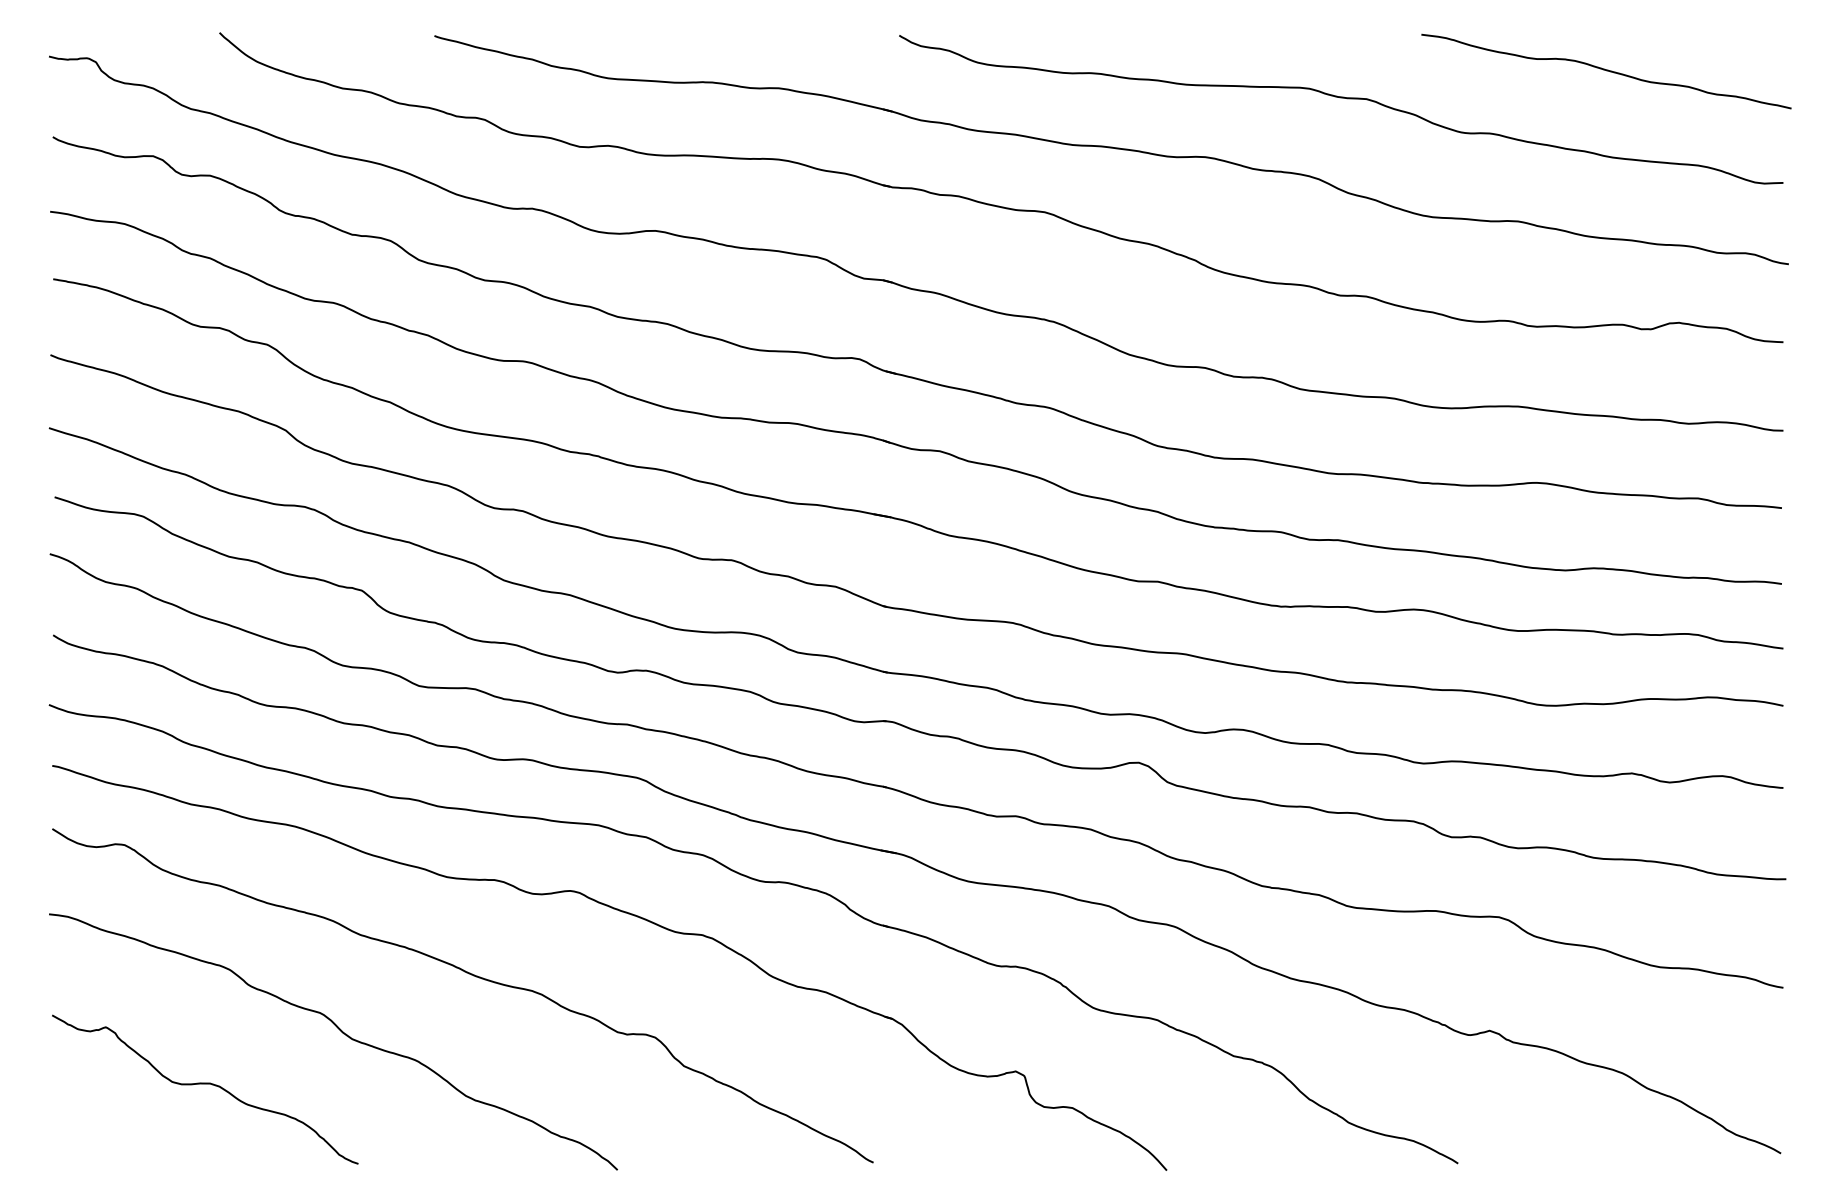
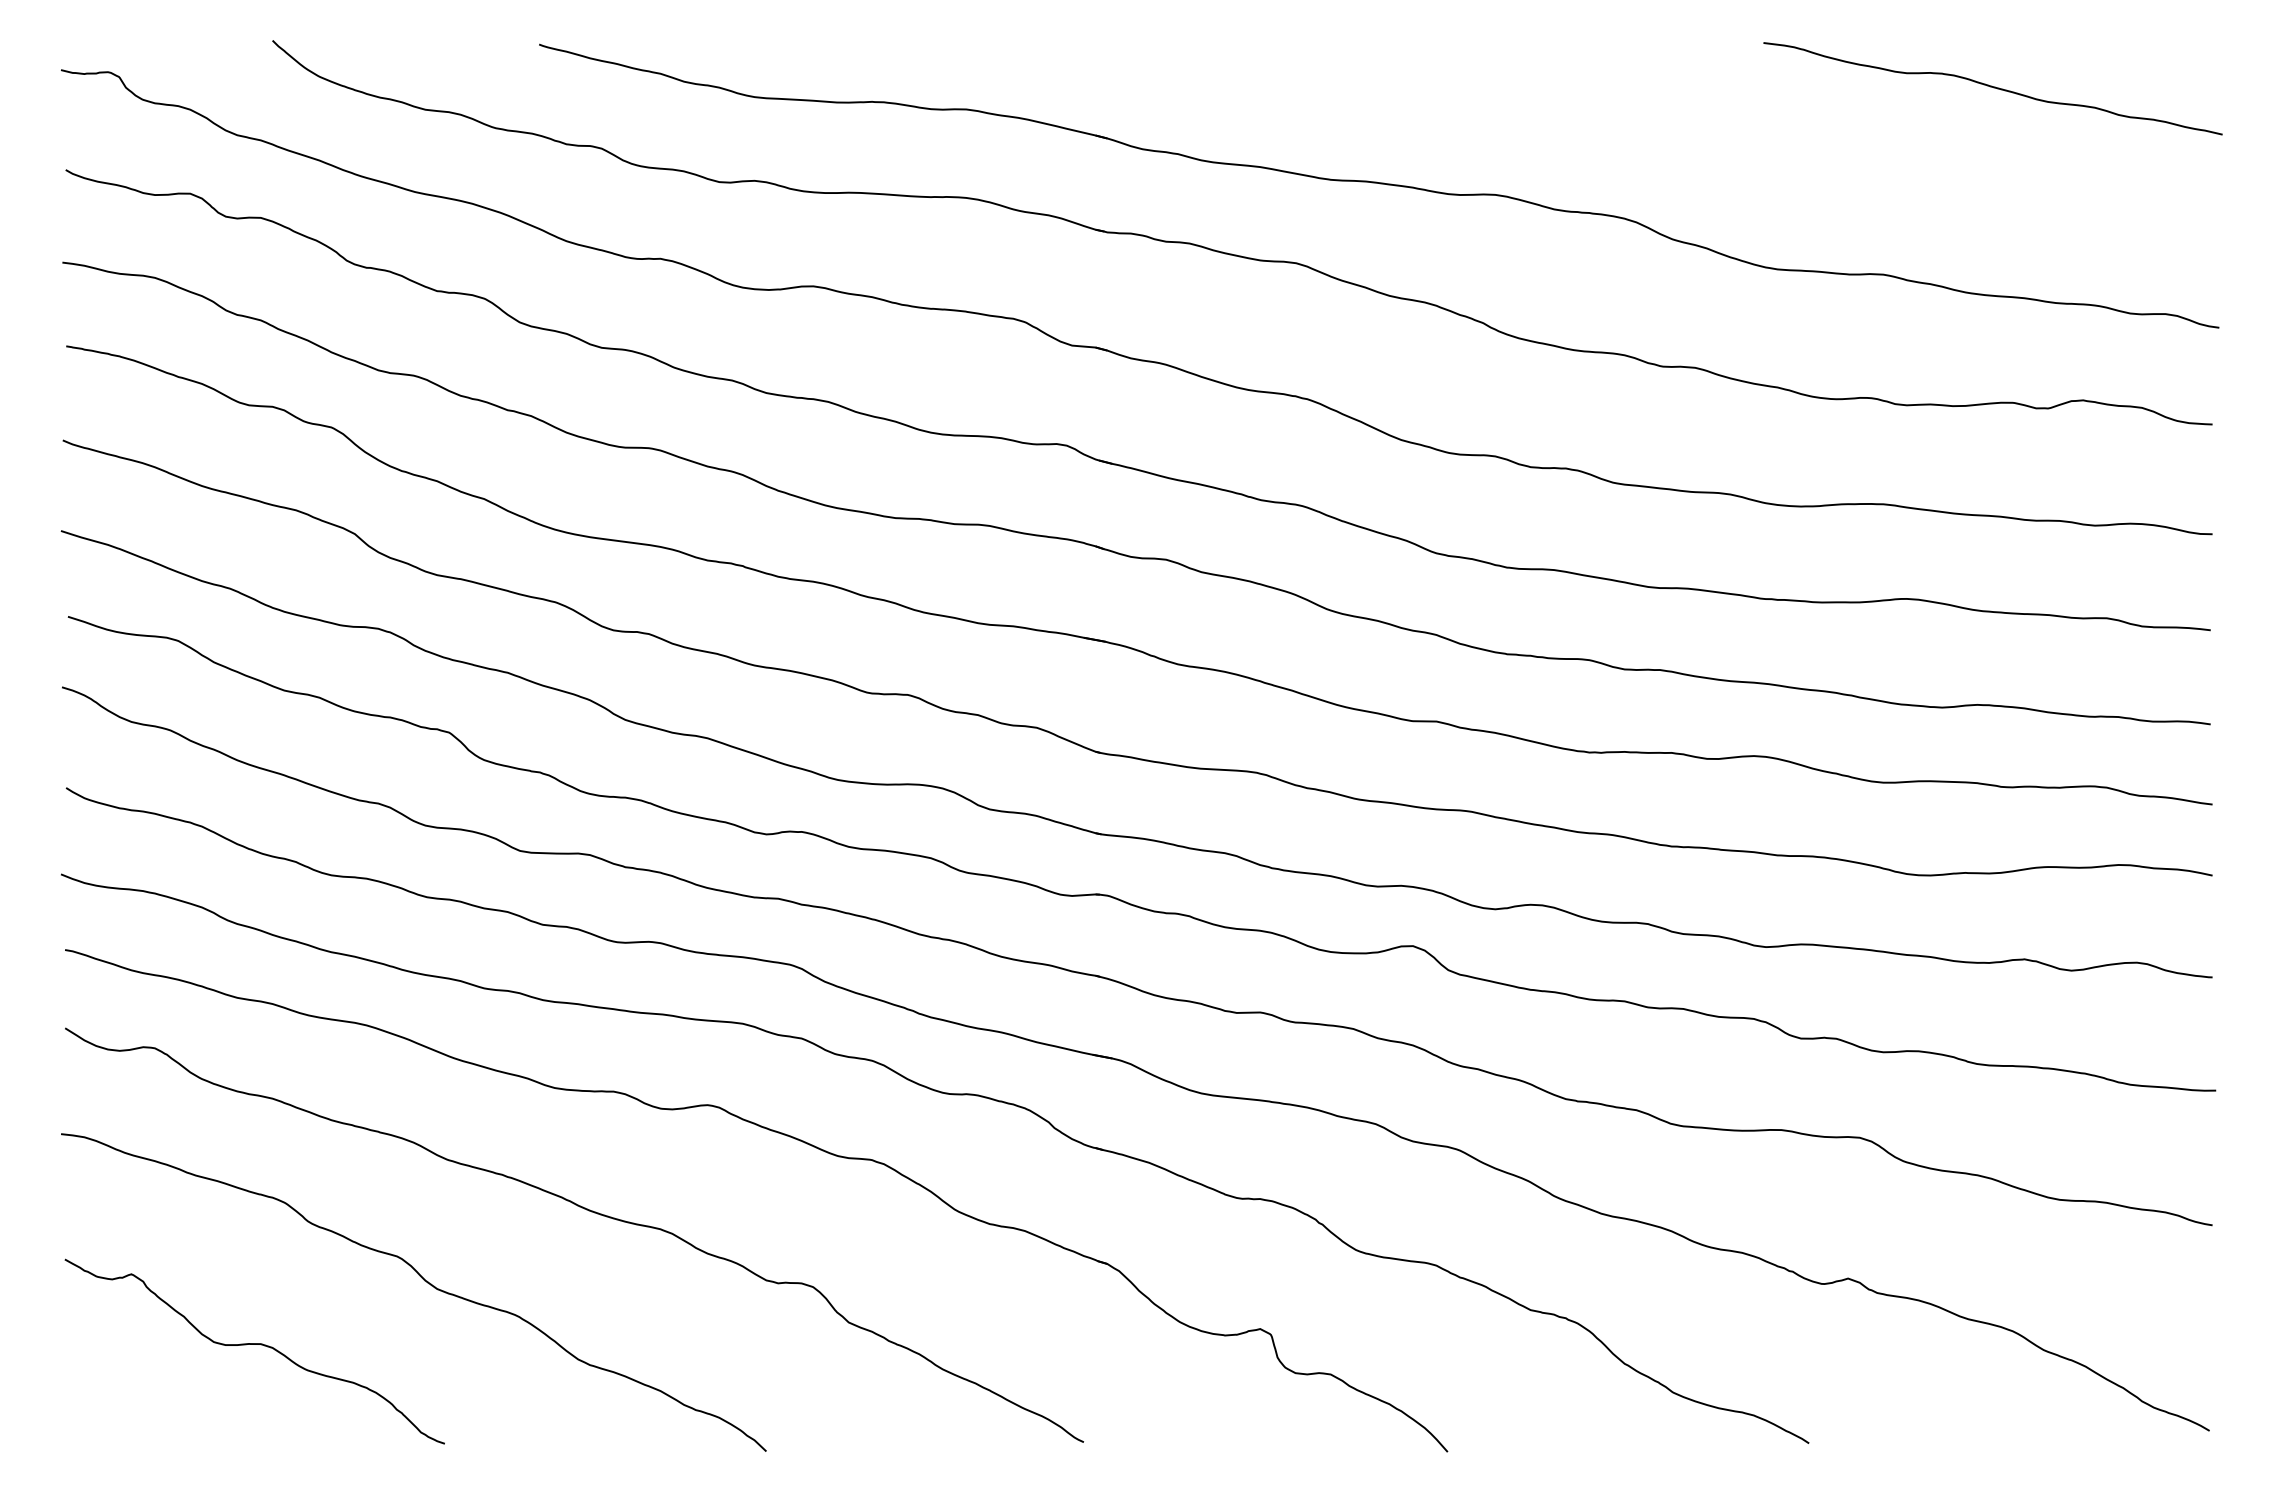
curve: (1341, 98) -> (1664, 122), removed

